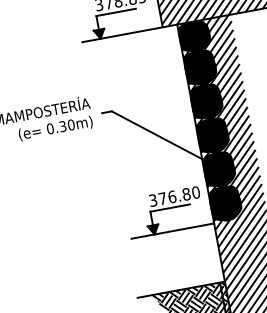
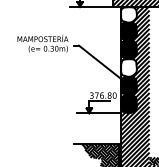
hatch: (193, 36) -> (128, 14), removed
hatch: (212, 135) -> (128, 67), removed

